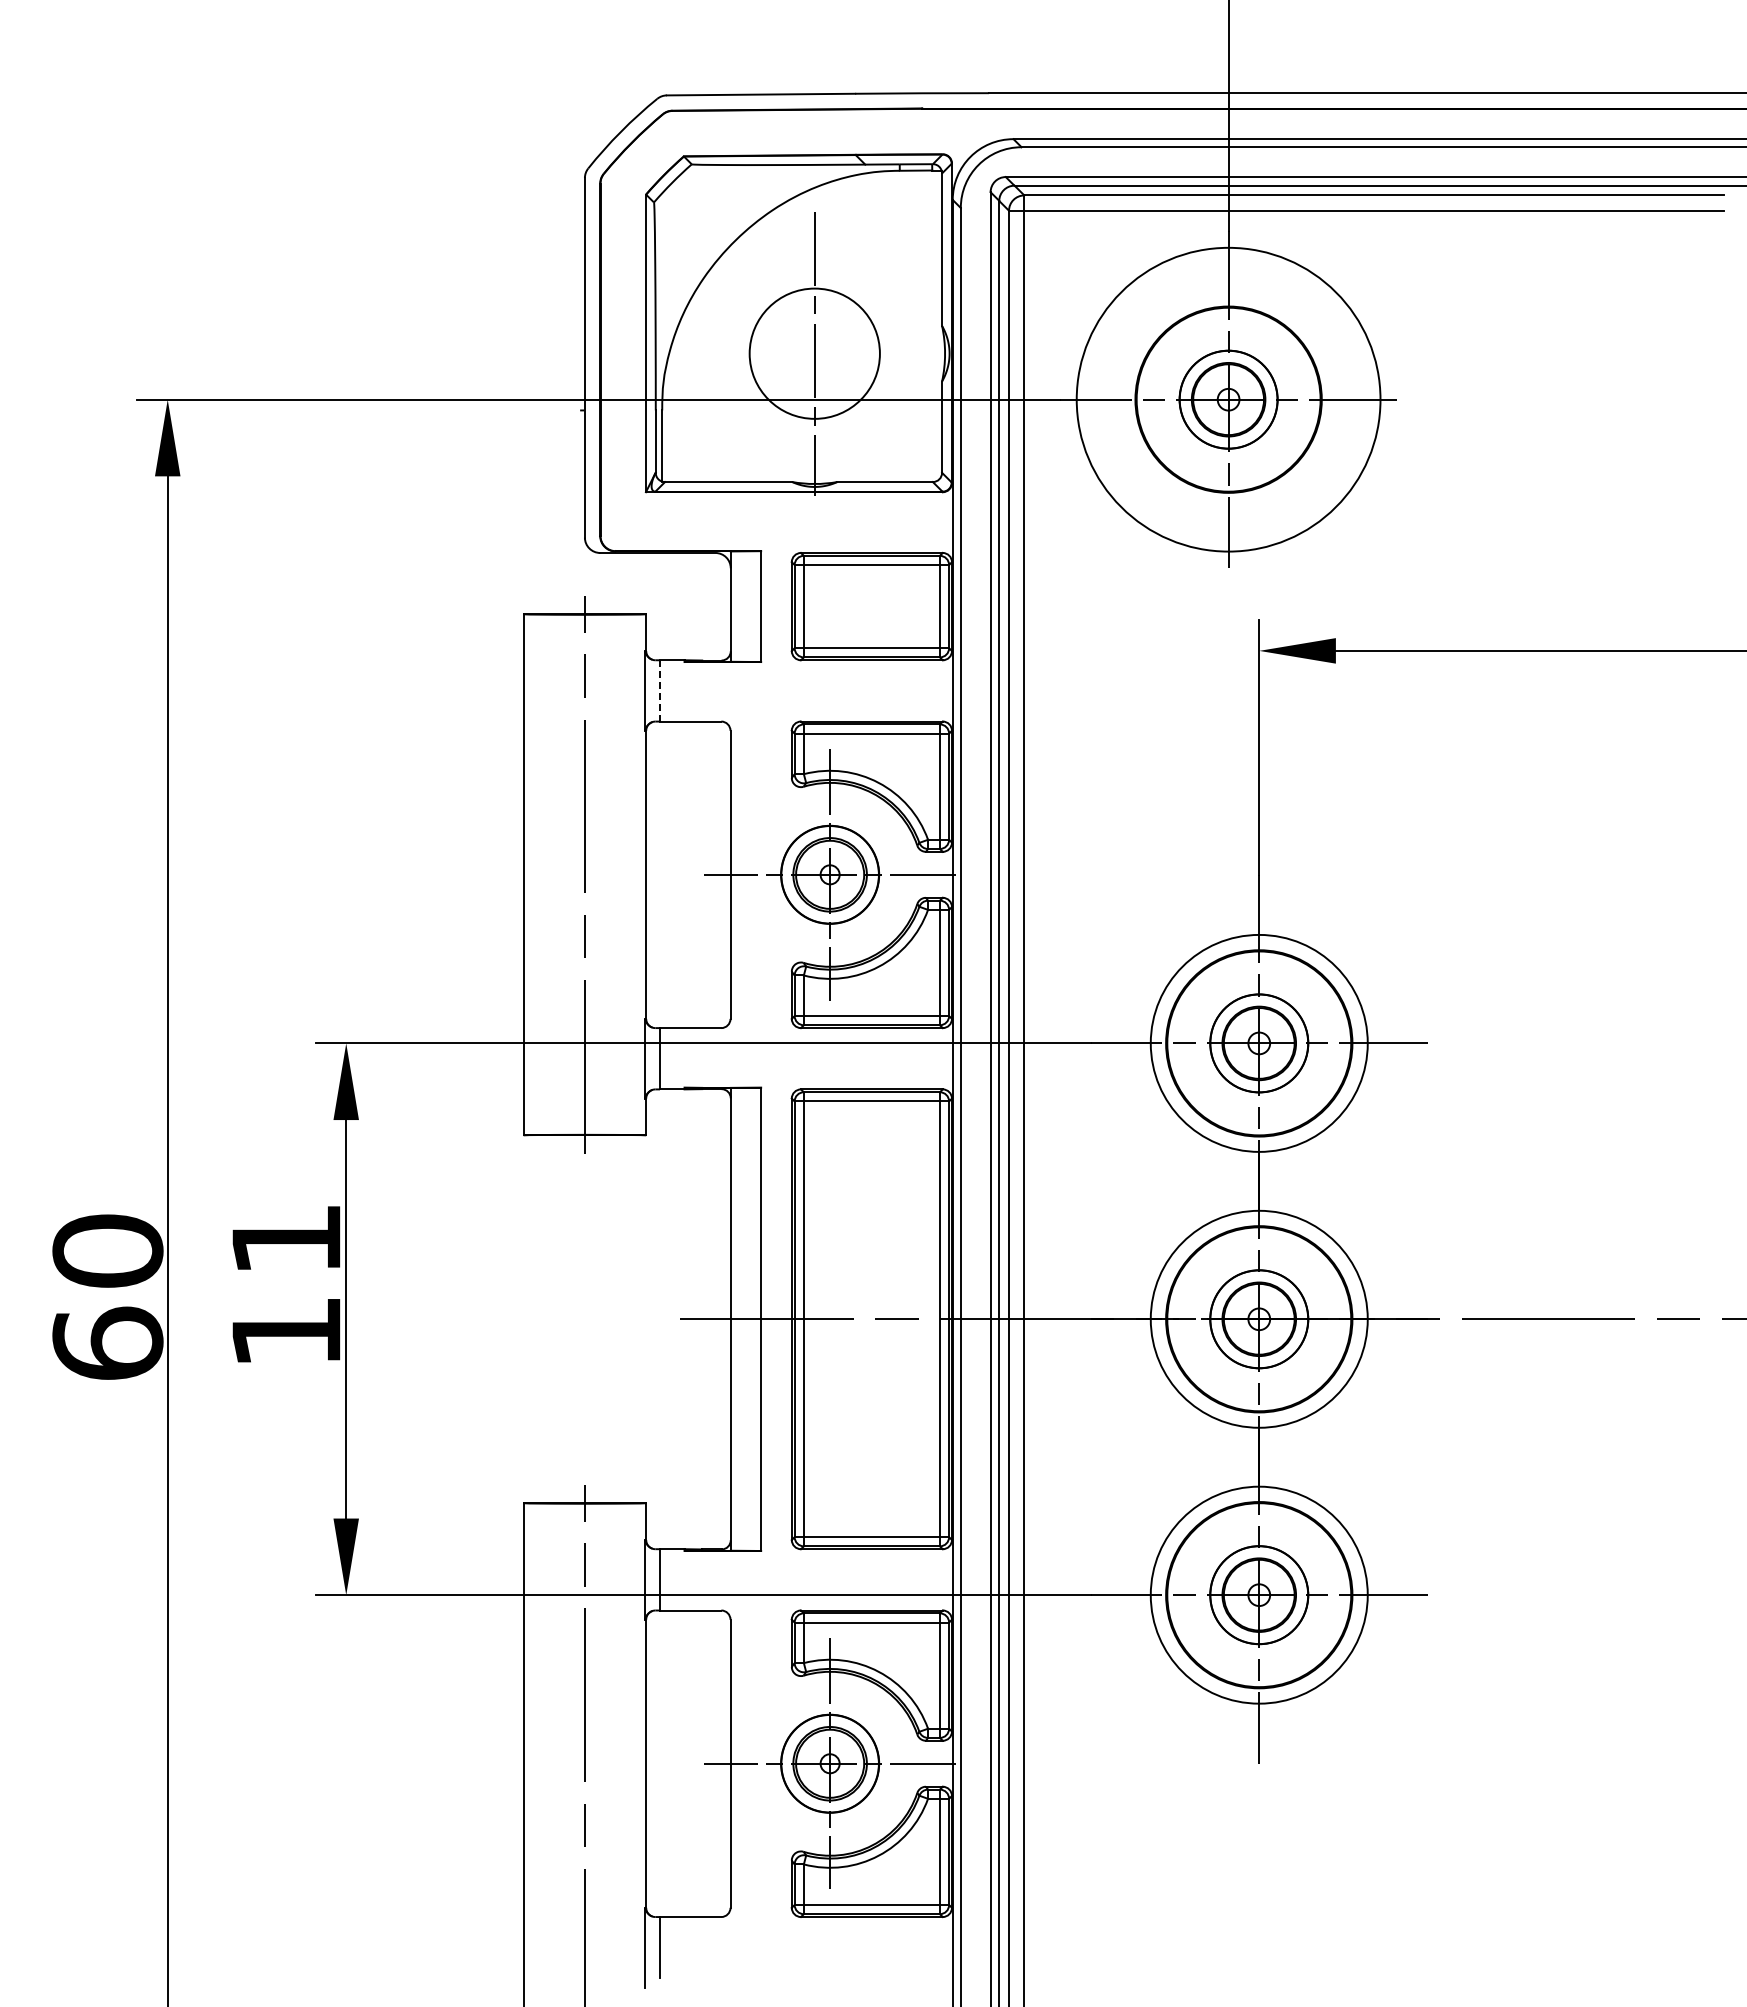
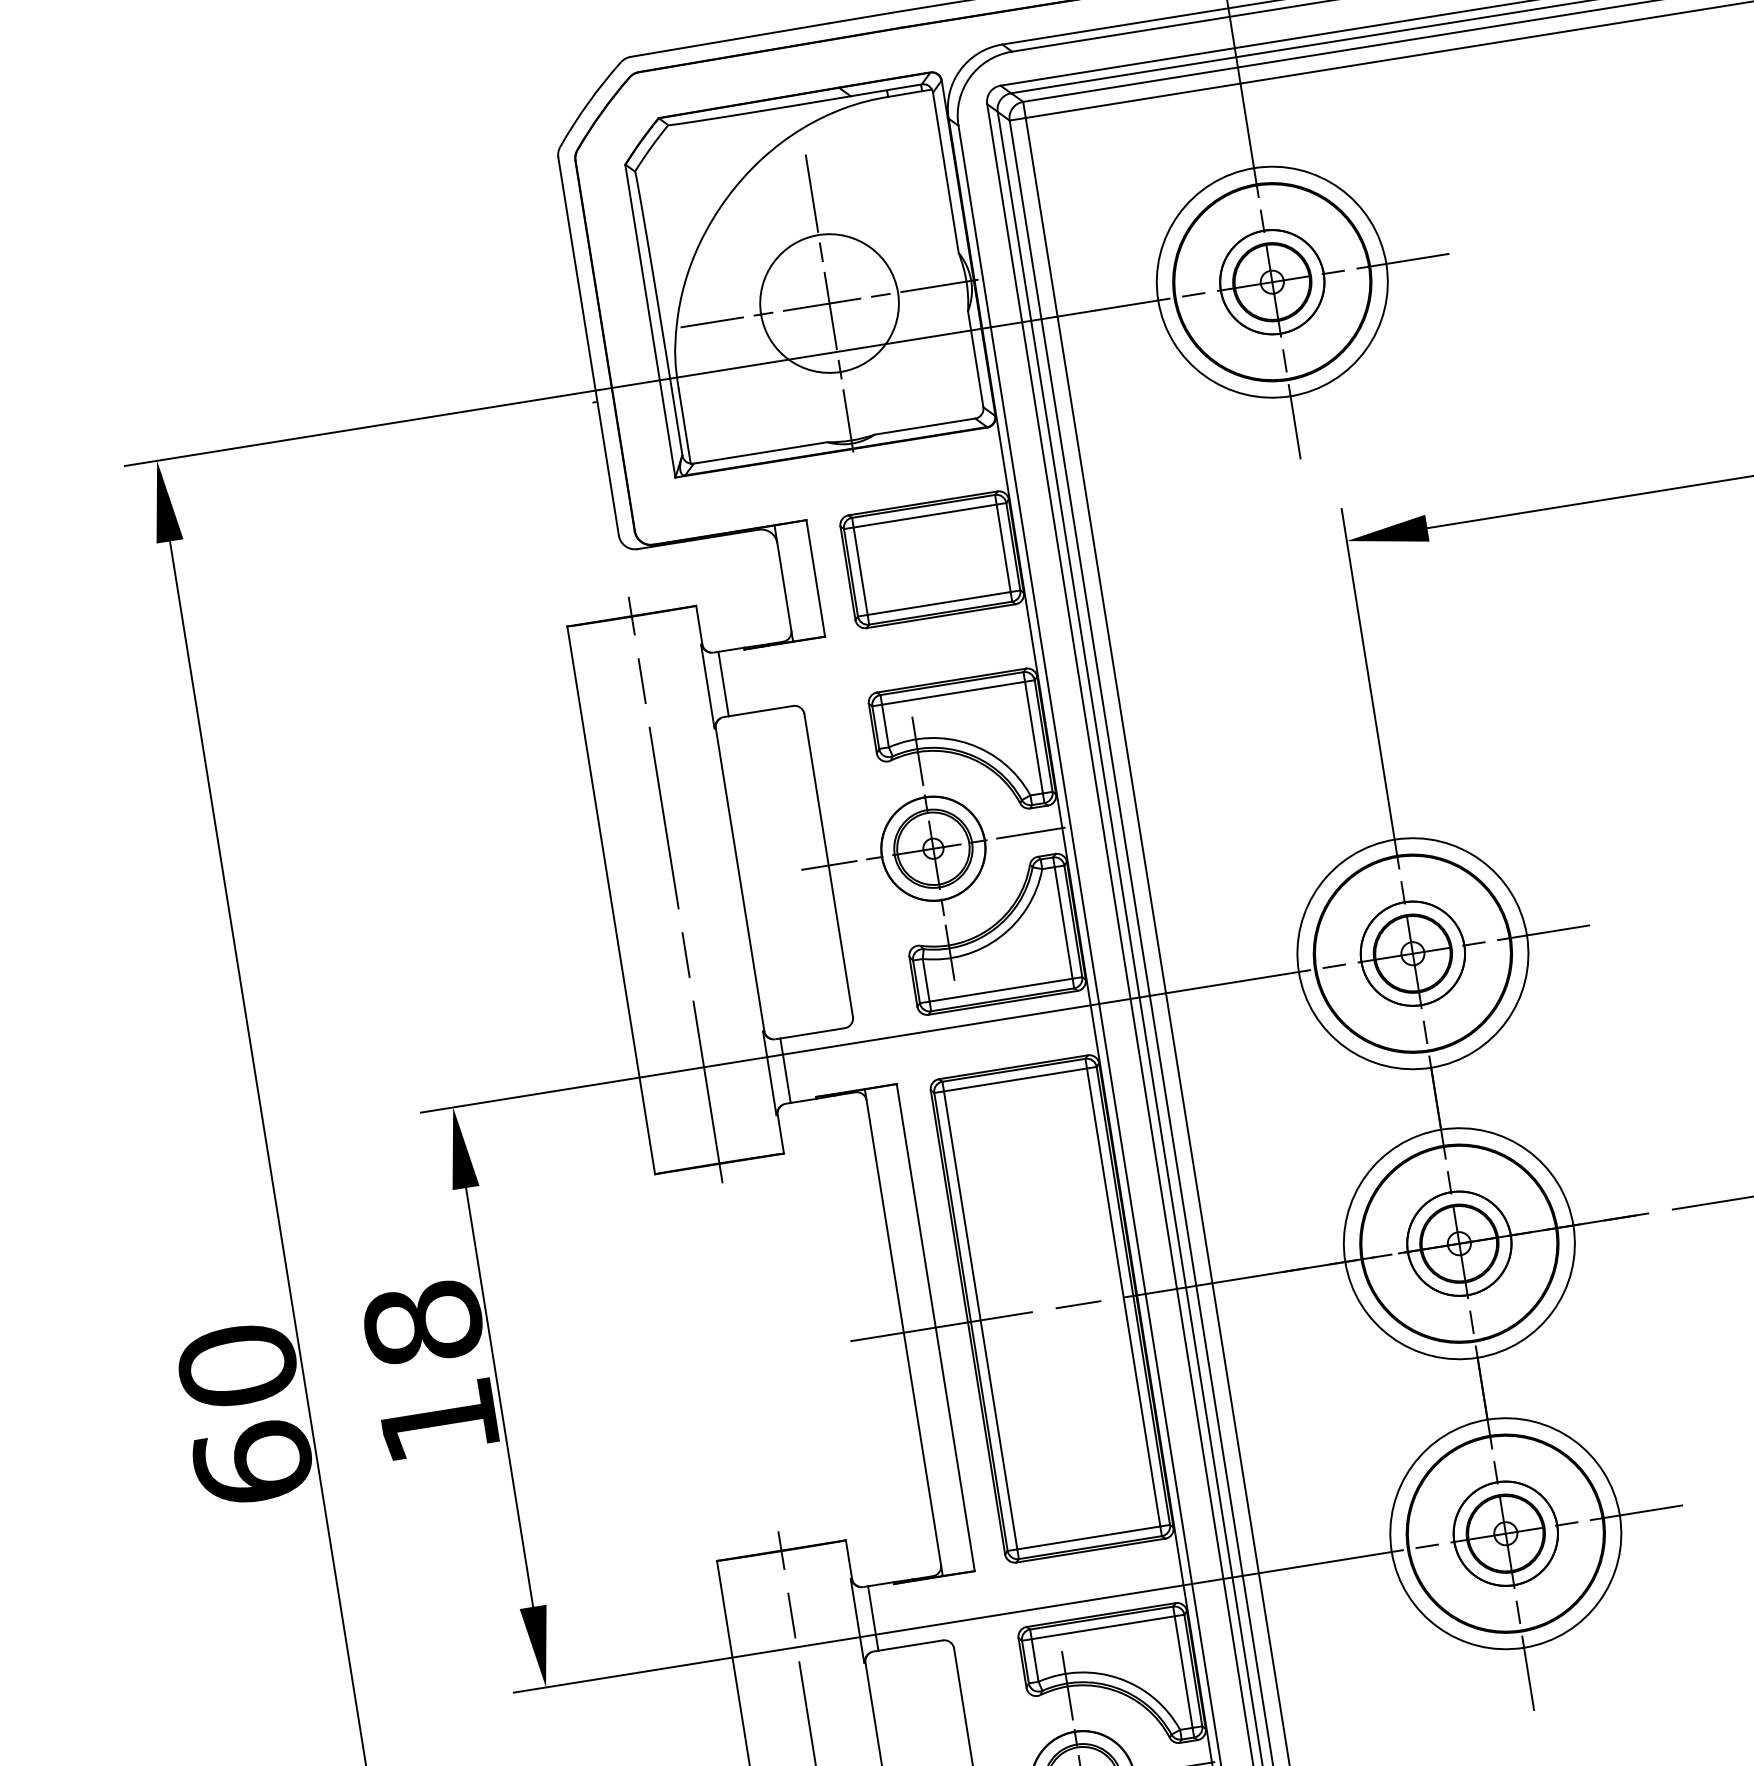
line: (814, 353) -> (829, 303), added
circle: (1228, 399) -> (1272, 282), size x0.71
line: (659, 690) -> (723, 683), dashed -> solid
text: (286, 1239) -> (423, 1323), 11 -> 18

